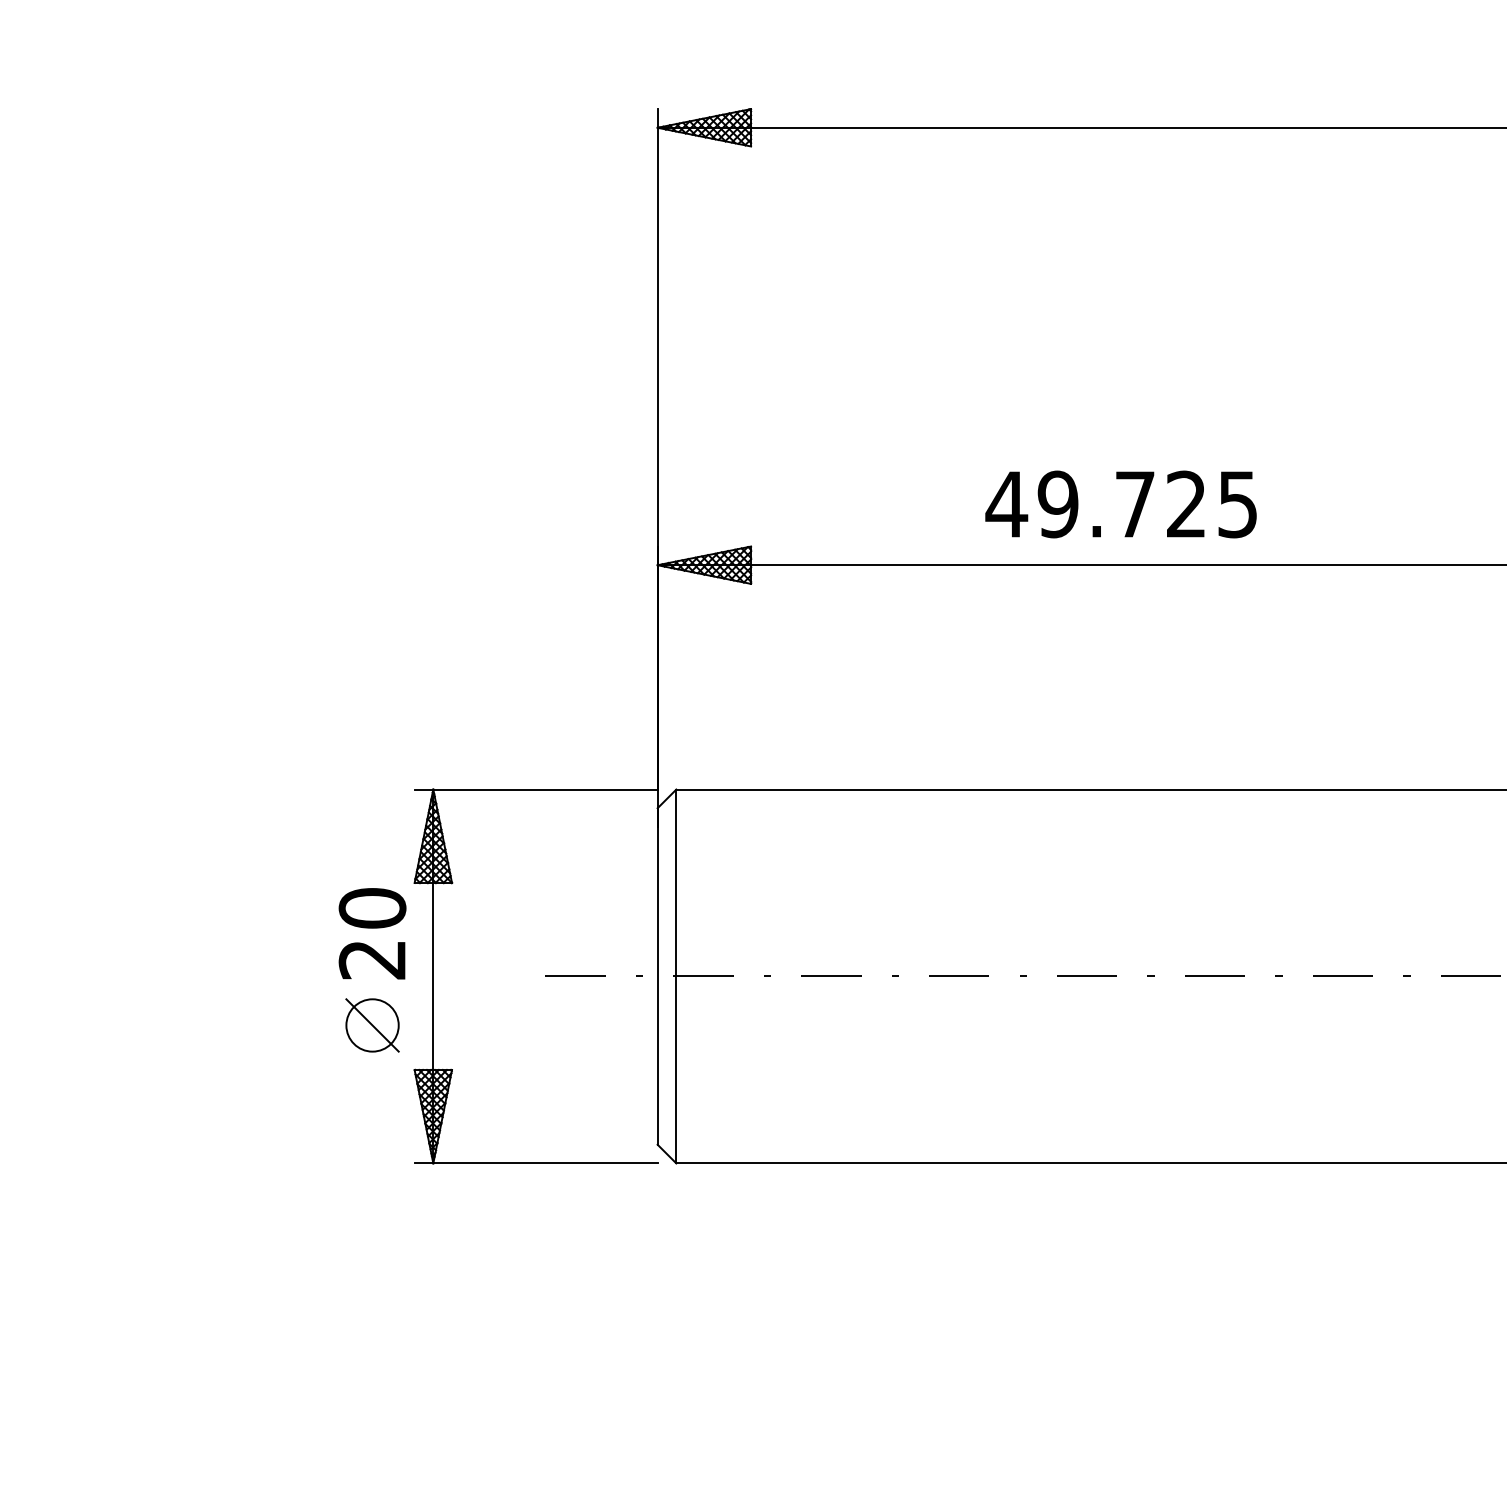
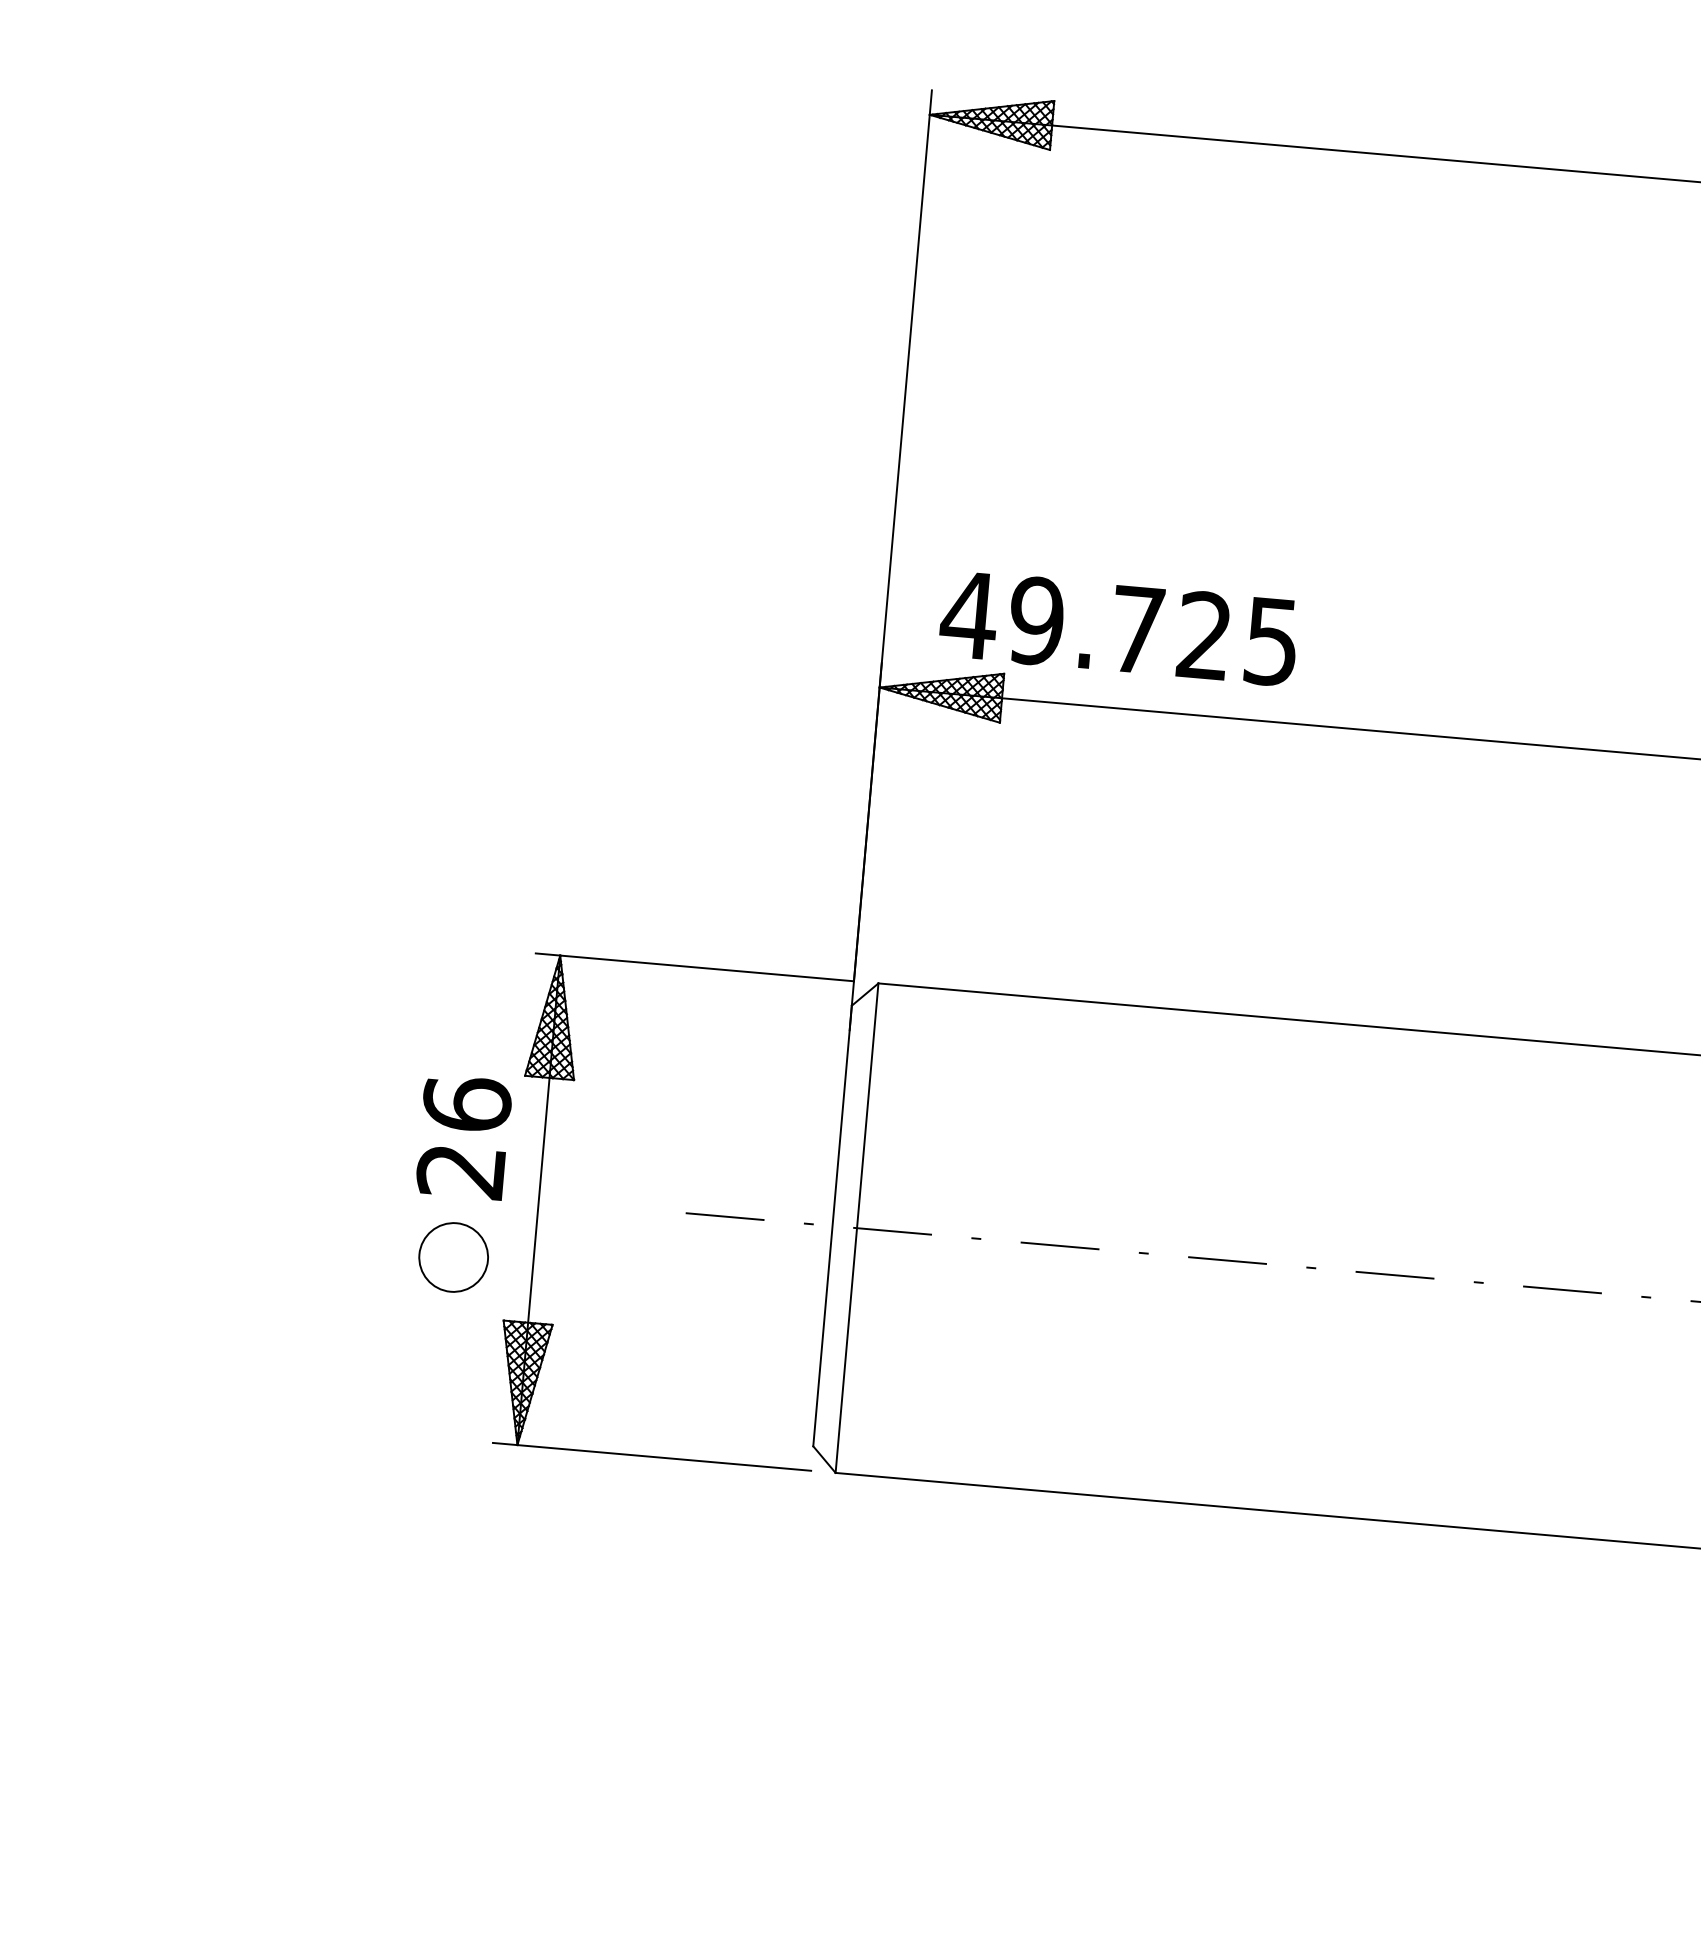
text: (1120, 504) -> (1118, 628), moved
text: (372, 907) -> (467, 1103), 20 -> 26
line: (372, 1025) -> (453, 1257), removed

